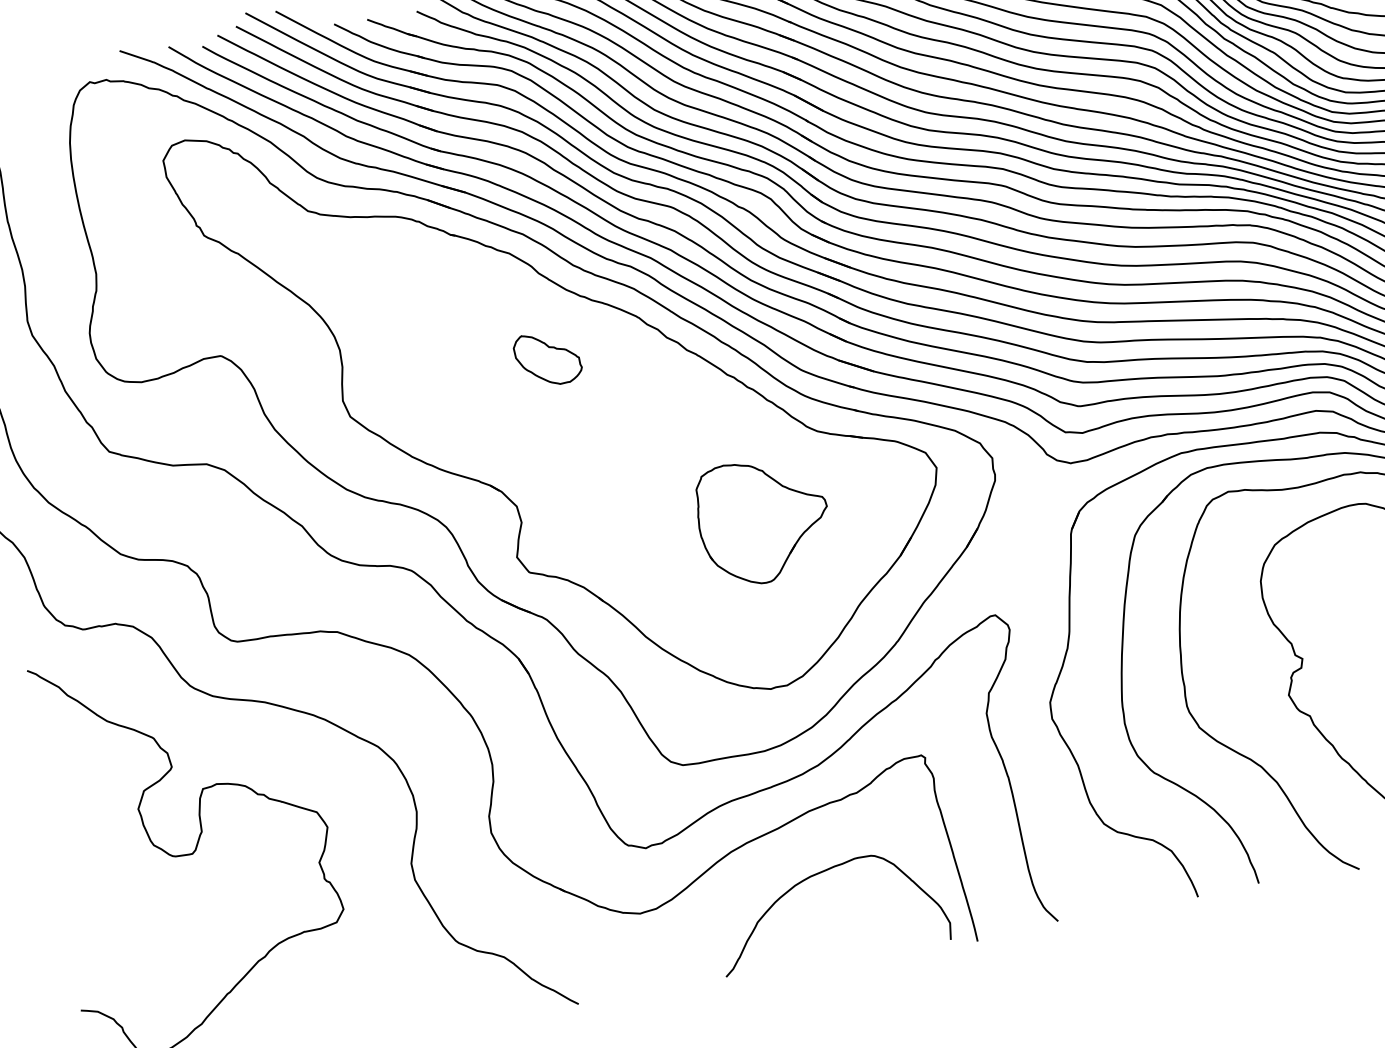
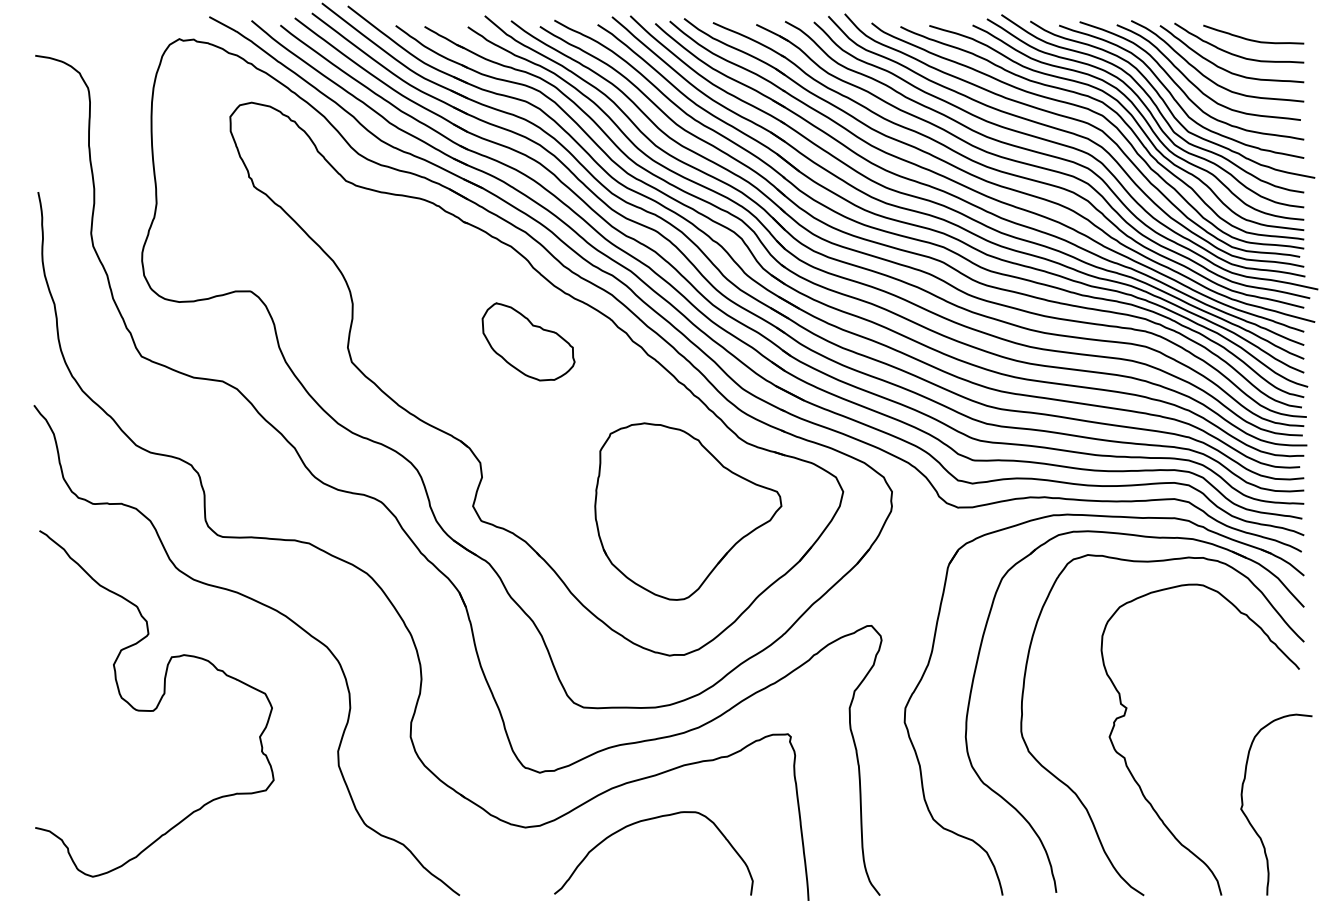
part: (547, 358) -> (528, 341), size x1.67
part: (763, 520) -> (688, 511), size x1.67
curve: (820, 874) -> (649, 820), moved

